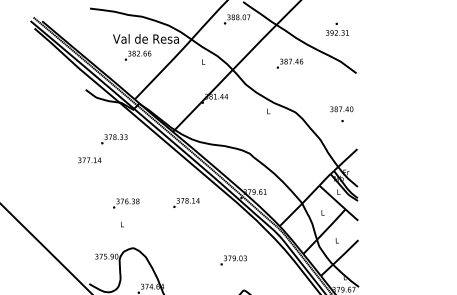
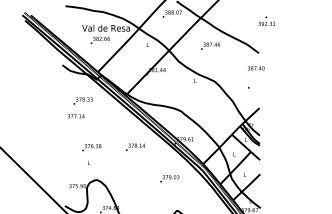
text: (337, 28) -> (266, 20), moved
text: (341, 109) -> (255, 68), moved
text: (89, 160) -> (76, 116), moved
text: (233, 260) -> (169, 178), moved

